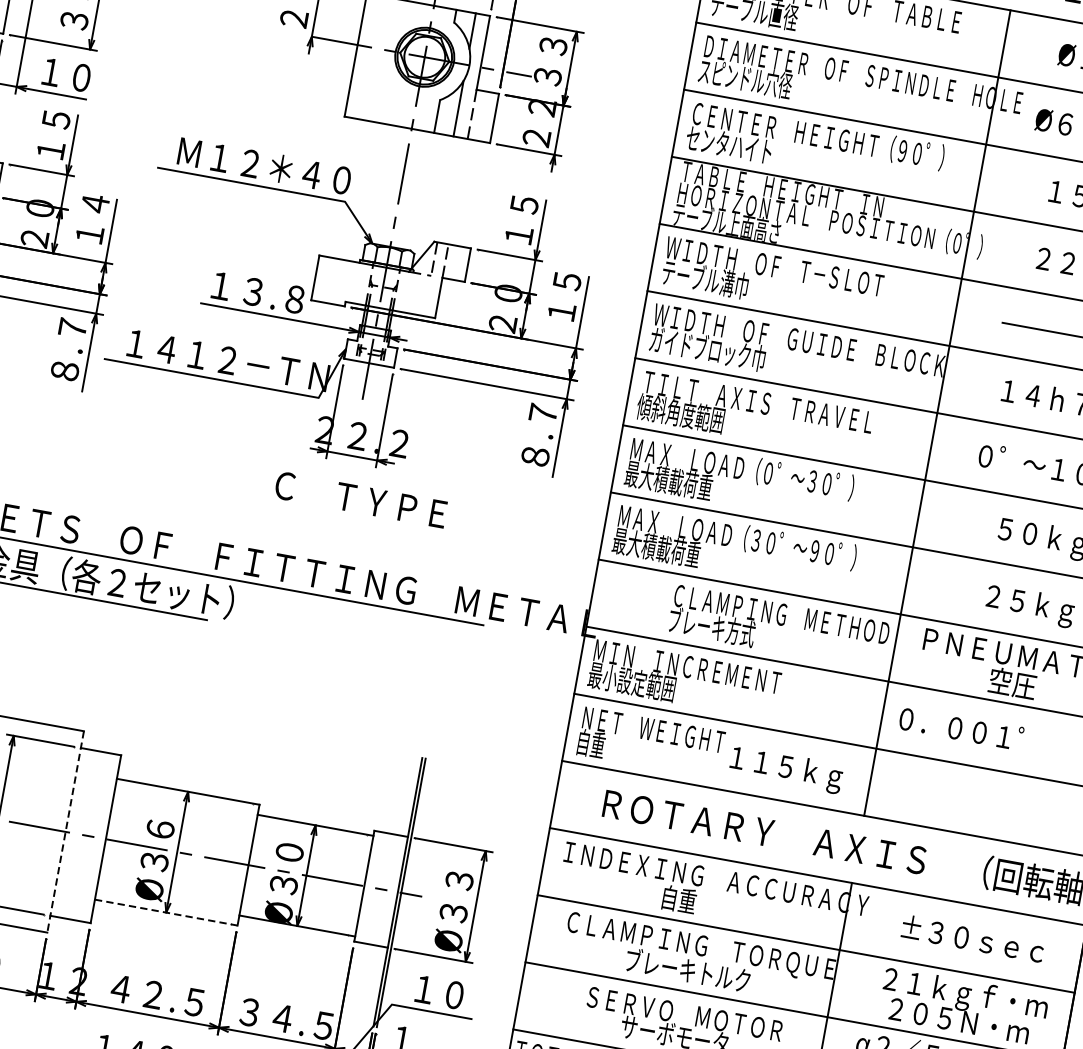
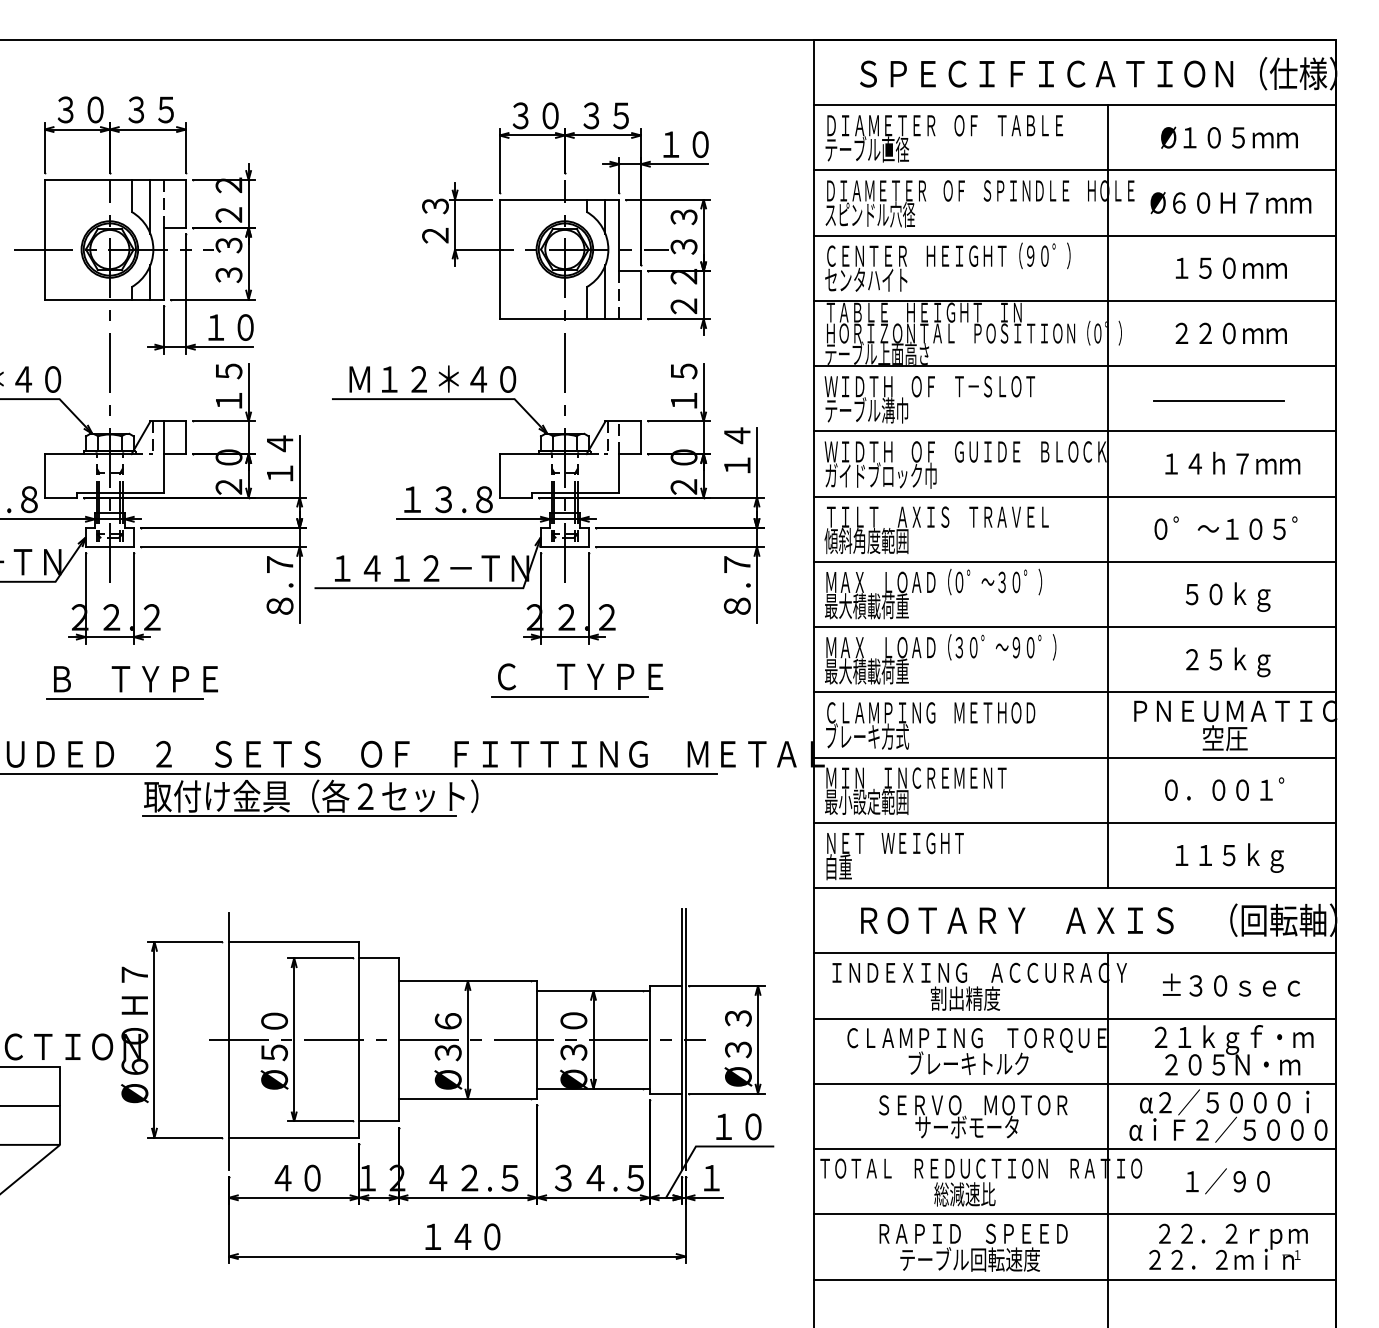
text: (567, 280) -> (737, 435), １５ -> １４
line: (345, 517) -> (569, 696), added
text: (778, 627) -> (930, 725), moved
text: (961, 727) -> (1224, 788), moved
text: (786, 769) -> (1229, 857), moved
line: (65, 831) -> (359, 1039), dashed -> solid
text: (696, 902) -> (965, 998), 自重 -> 割出精度
line: (166, 912) -> (468, 1098), dashed -> solid

